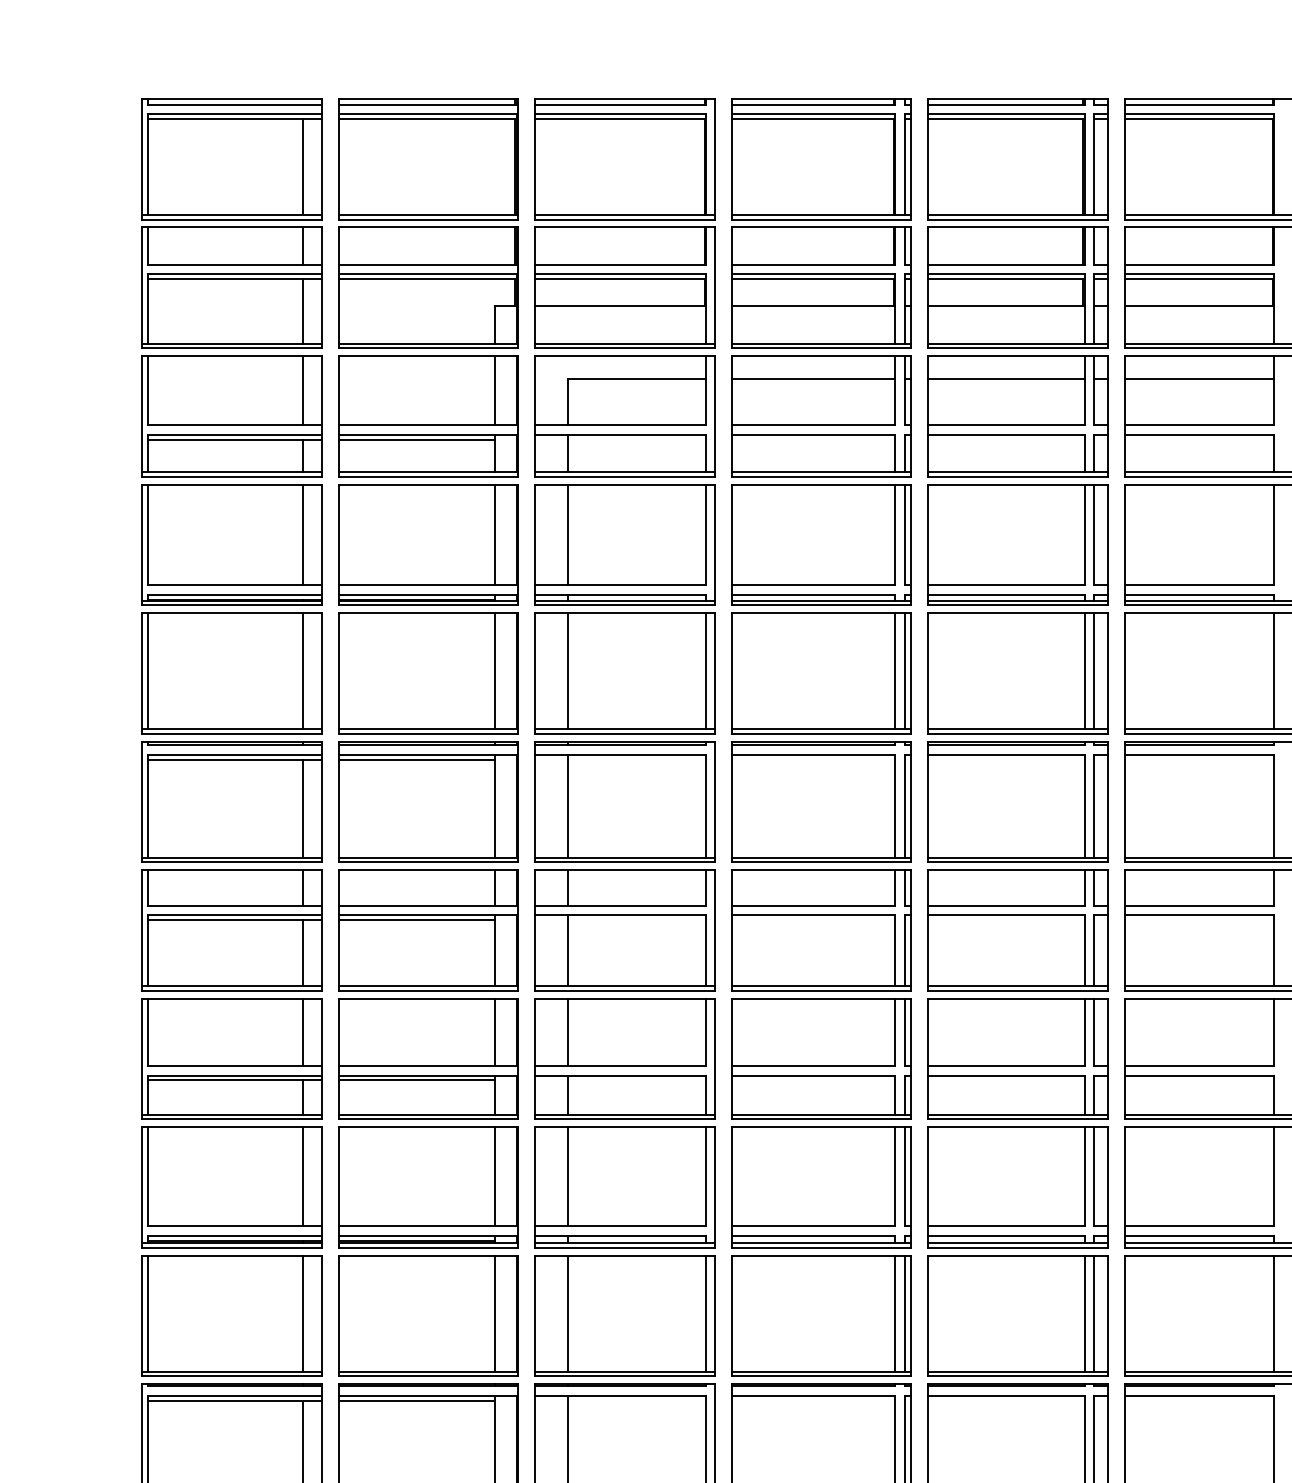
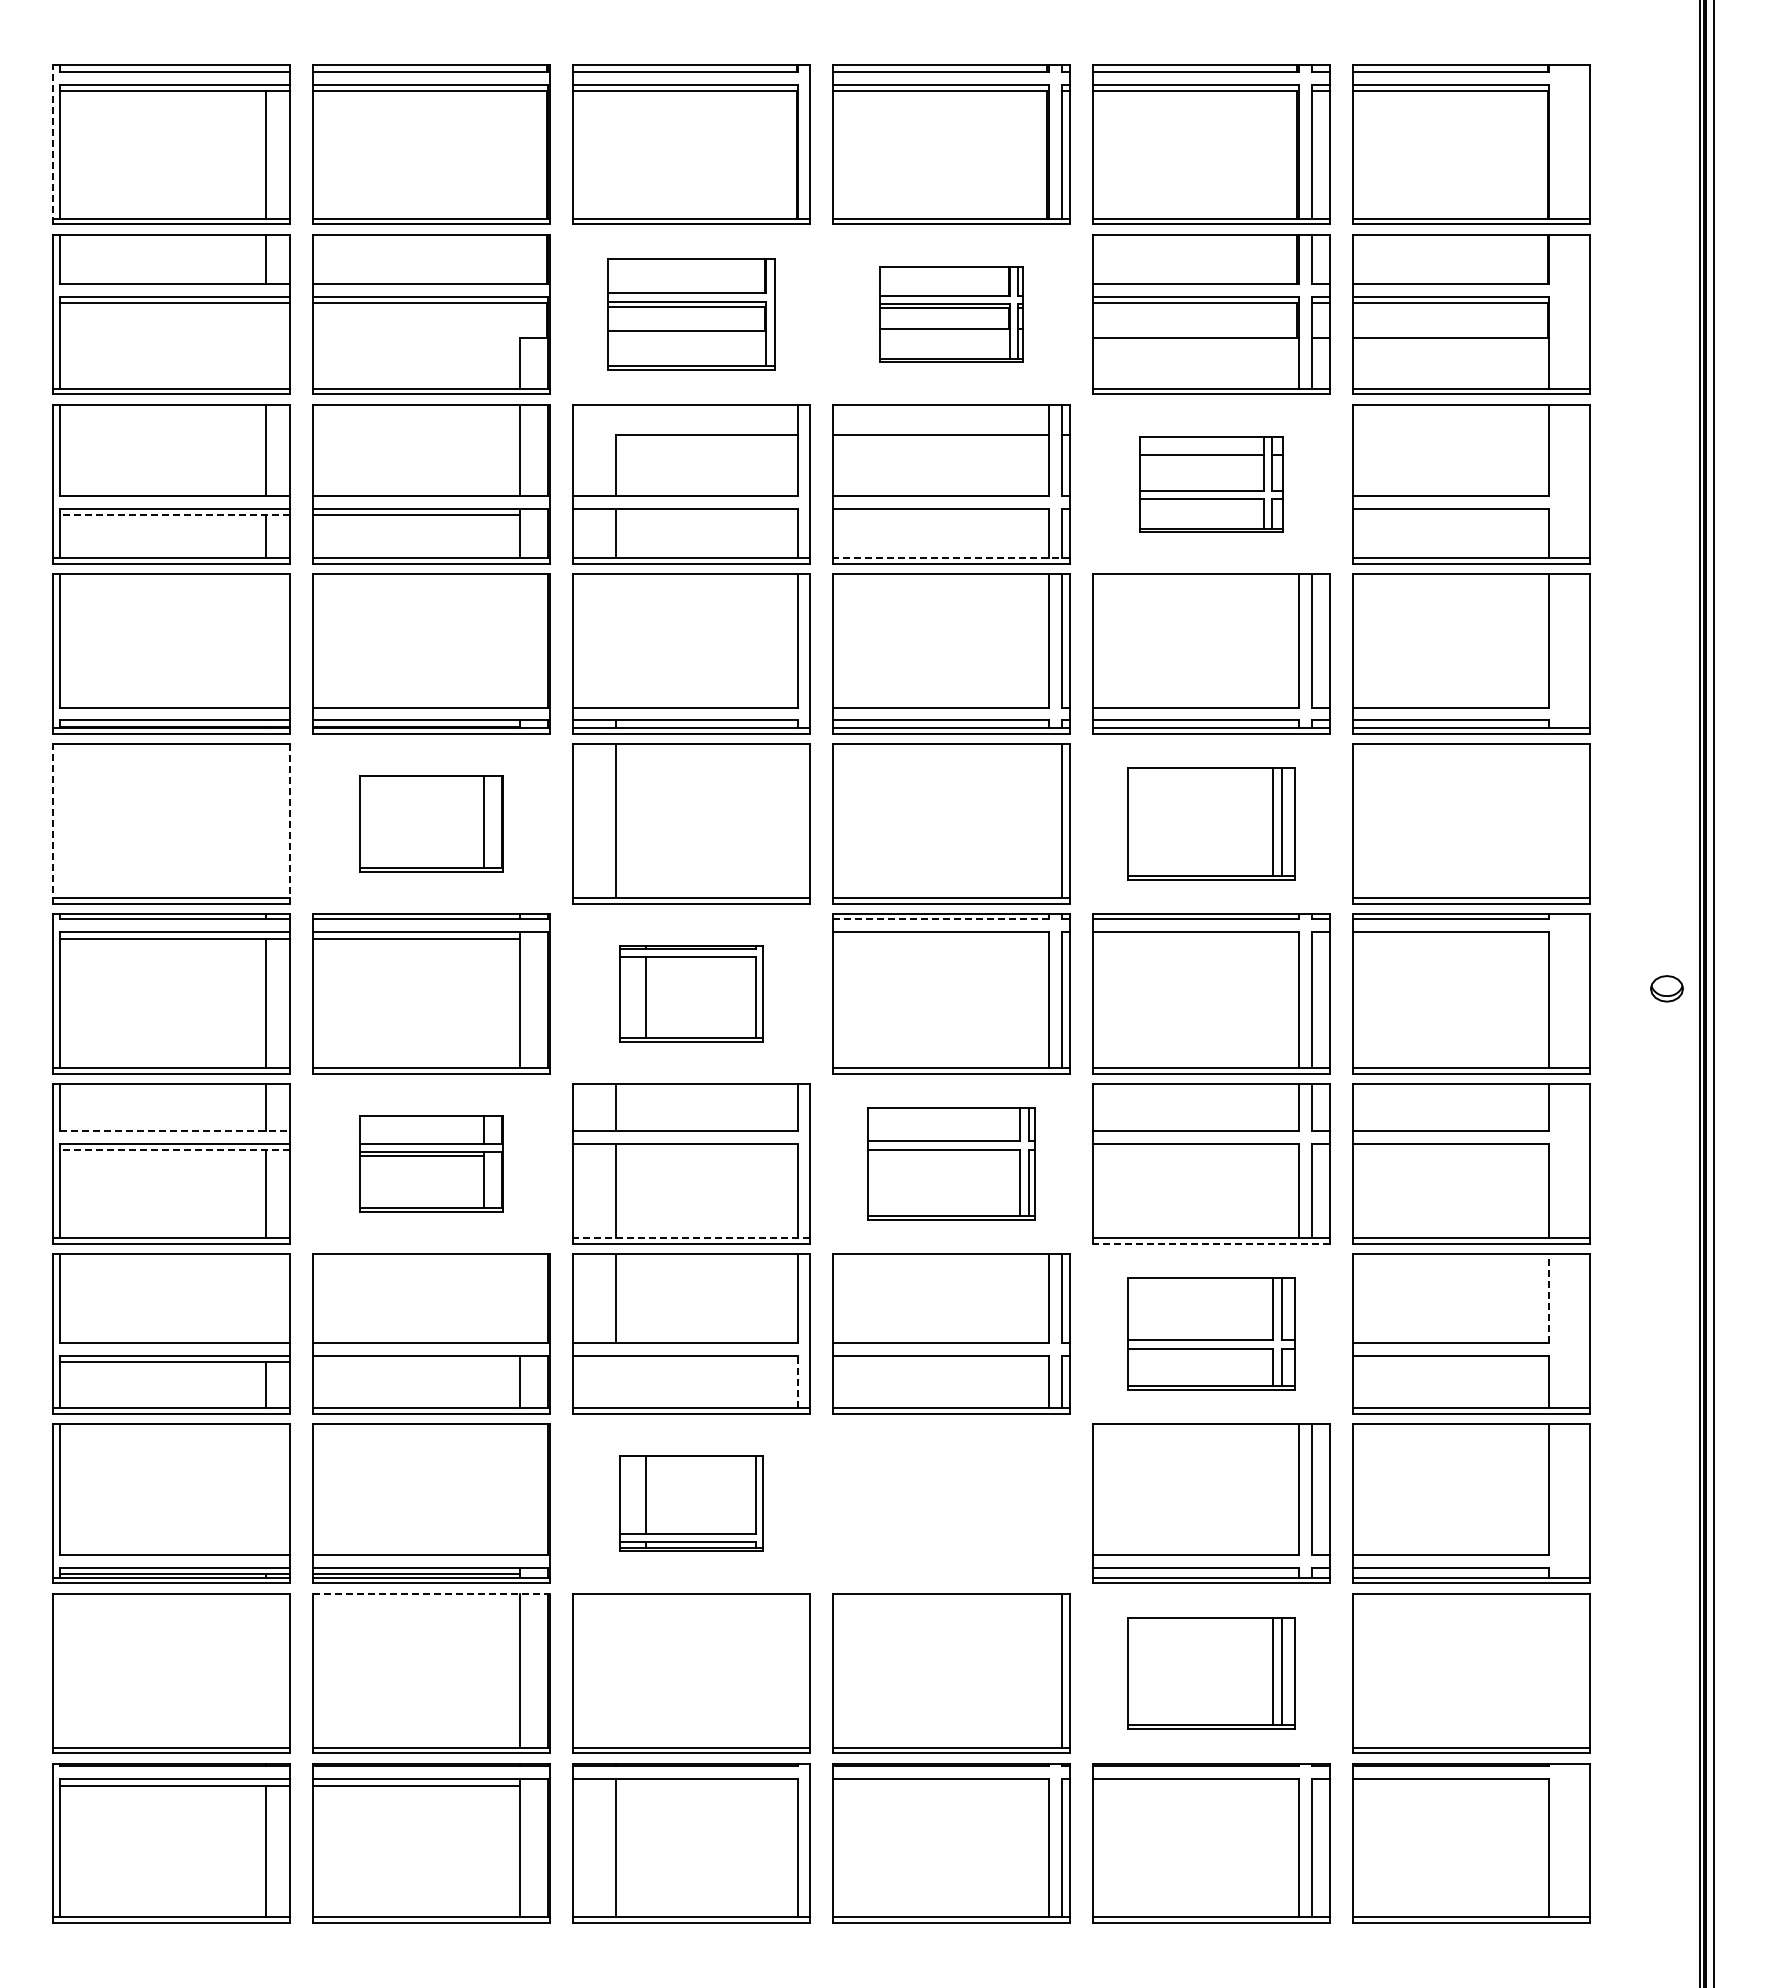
line: (142, 159) -> (53, 144), solid -> dashed
part: (624, 287) -> (691, 314), size x0.7
part: (821, 287) -> (951, 314), size x0.6
line: (303, 311) -> (266, 345), removed
line: (1199, 378) -> (1450, 434), removed
part: (1018, 416) -> (1211, 484), size x0.6
line: (233, 439) -> (174, 515), solid -> dashed
line: (821, 472) -> (951, 558), solid -> dashed
line: (303, 534) -> (266, 640), removed
line: (494, 534) -> (519, 640), removed
line: (567, 534) -> (615, 640), removed
line: (147, 671) -> (60, 821), removed
line: (303, 671) -> (266, 821), removed
line: (705, 671) -> (798, 821), removed
line: (895, 671) -> (1048, 821), removed
line: (1274, 671) -> (1549, 821), removed
part: (428, 672) -> (431, 823), size x0.6
part: (1018, 672) -> (1211, 823), size x0.7
line: (142, 673) -> (53, 824), solid -> dashed
line: (321, 673) -> (290, 824), solid -> dashed
line: (814, 745) -> (941, 919), solid -> dashed
part: (624, 801) -> (691, 993), size x0.6
line: (234, 905) -> (175, 1131), solid -> dashed
line: (233, 920) -> (174, 1150), solid -> dashed
part: (428, 930) -> (431, 1163), size x0.6
part: (821, 930) -> (951, 1163), size x0.7
line: (624, 986) -> (691, 1237), solid -> dashed
line: (1018, 990) -> (1211, 1243), solid -> dashed
line: (303, 1031) -> (266, 1297), removed
line: (494, 1031) -> (519, 1297), removed
line: (1274, 1031) -> (1549, 1297), solid -> dashed
part: (1018, 1058) -> (1211, 1333), size x0.7
line: (416, 1080) -> (415, 1362), removed
line: (567, 1095) -> (615, 1381), removed
line: (705, 1095) -> (798, 1381), solid -> dashed
line: (303, 1176) -> (266, 1488), removed
line: (494, 1176) -> (519, 1488), removed
part: (624, 1187) -> (691, 1503), size x0.6
part: (821, 1187) -> (951, 1503), removed
line: (428, 1255) -> (431, 1593), solid -> dashed
line: (147, 1313) -> (60, 1670), removed
line: (303, 1313) -> (266, 1670), removed
line: (567, 1313) -> (615, 1670), removed
line: (705, 1313) -> (798, 1670), removed
line: (895, 1313) -> (1048, 1670), removed
line: (1274, 1313) -> (1549, 1670), removed
part: (1018, 1315) -> (1211, 1673), size x0.7

